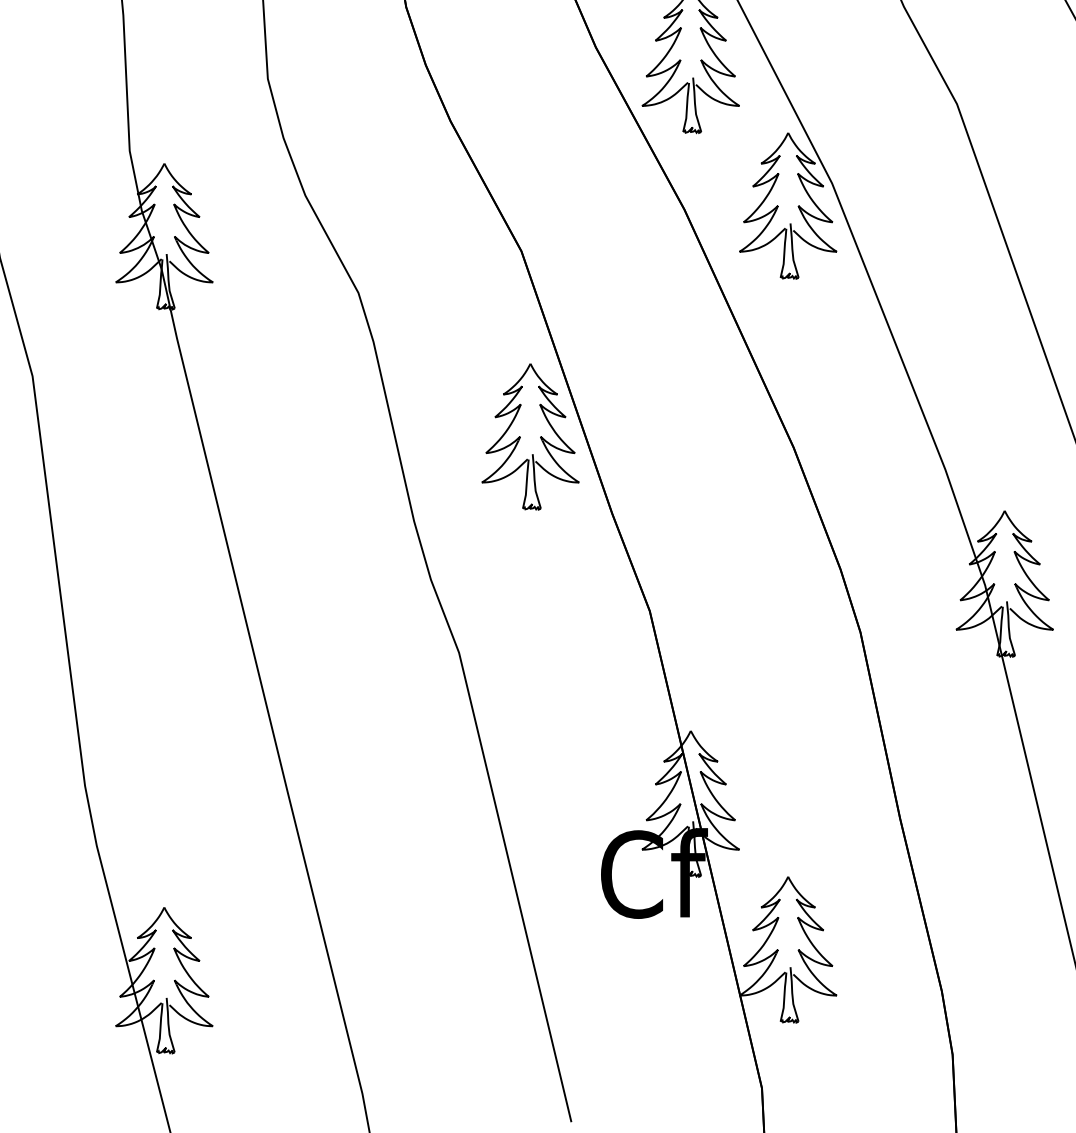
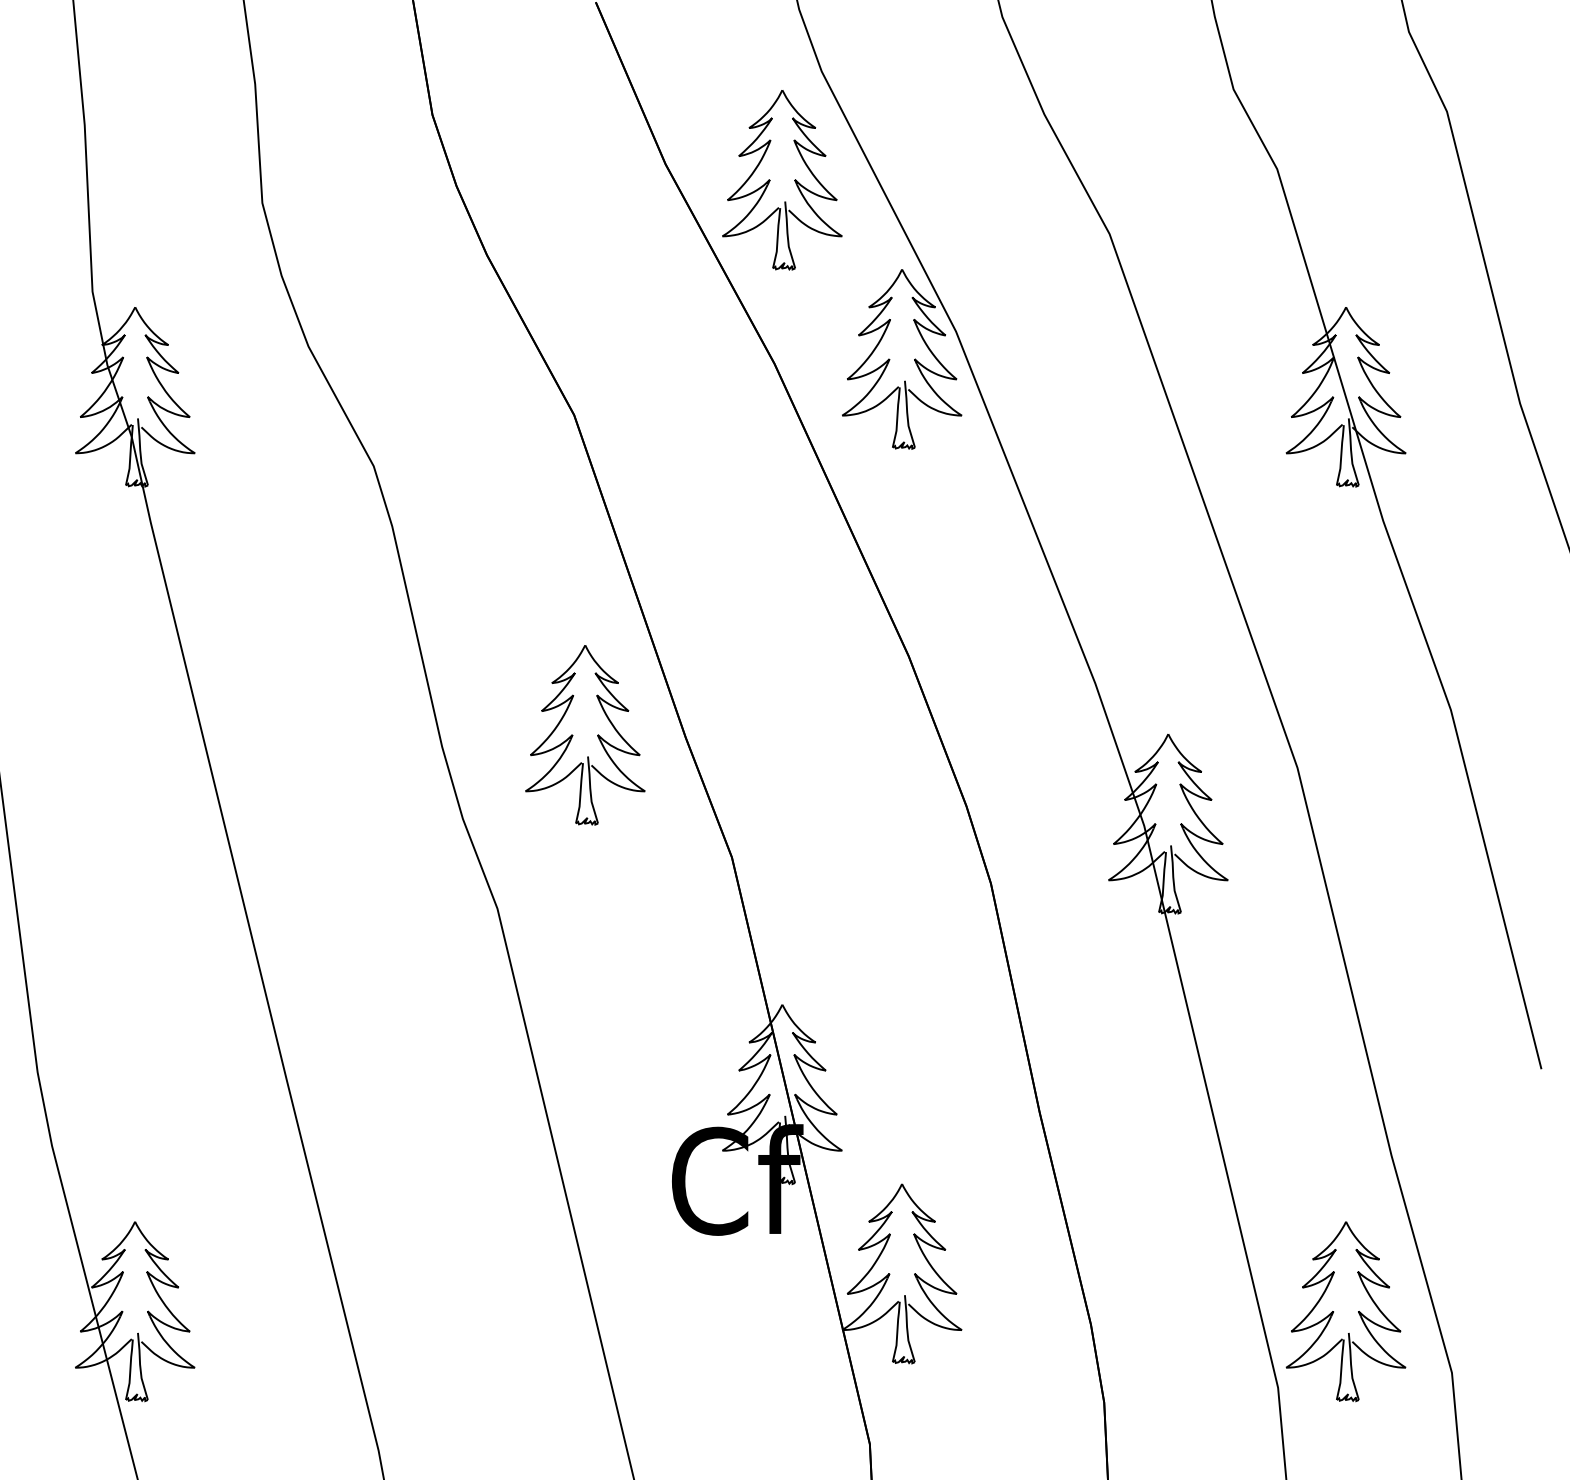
part: (520, 437) -> (573, 735), moved

